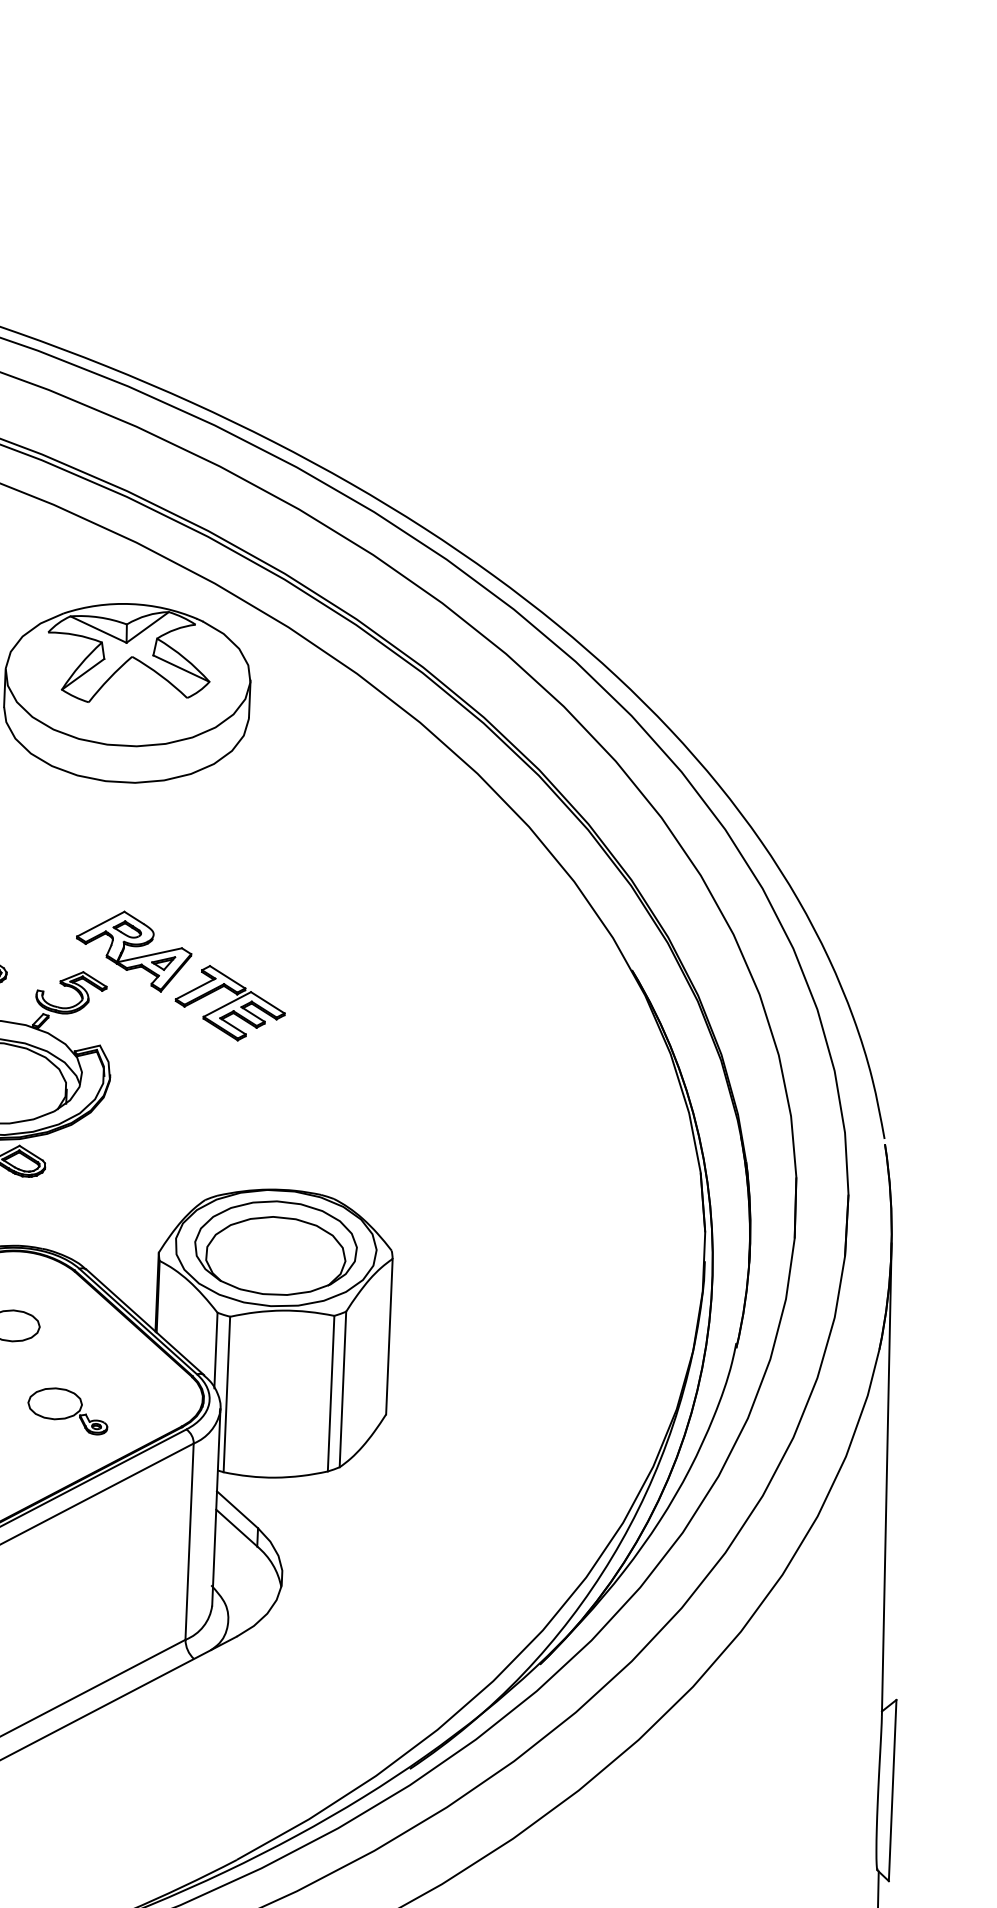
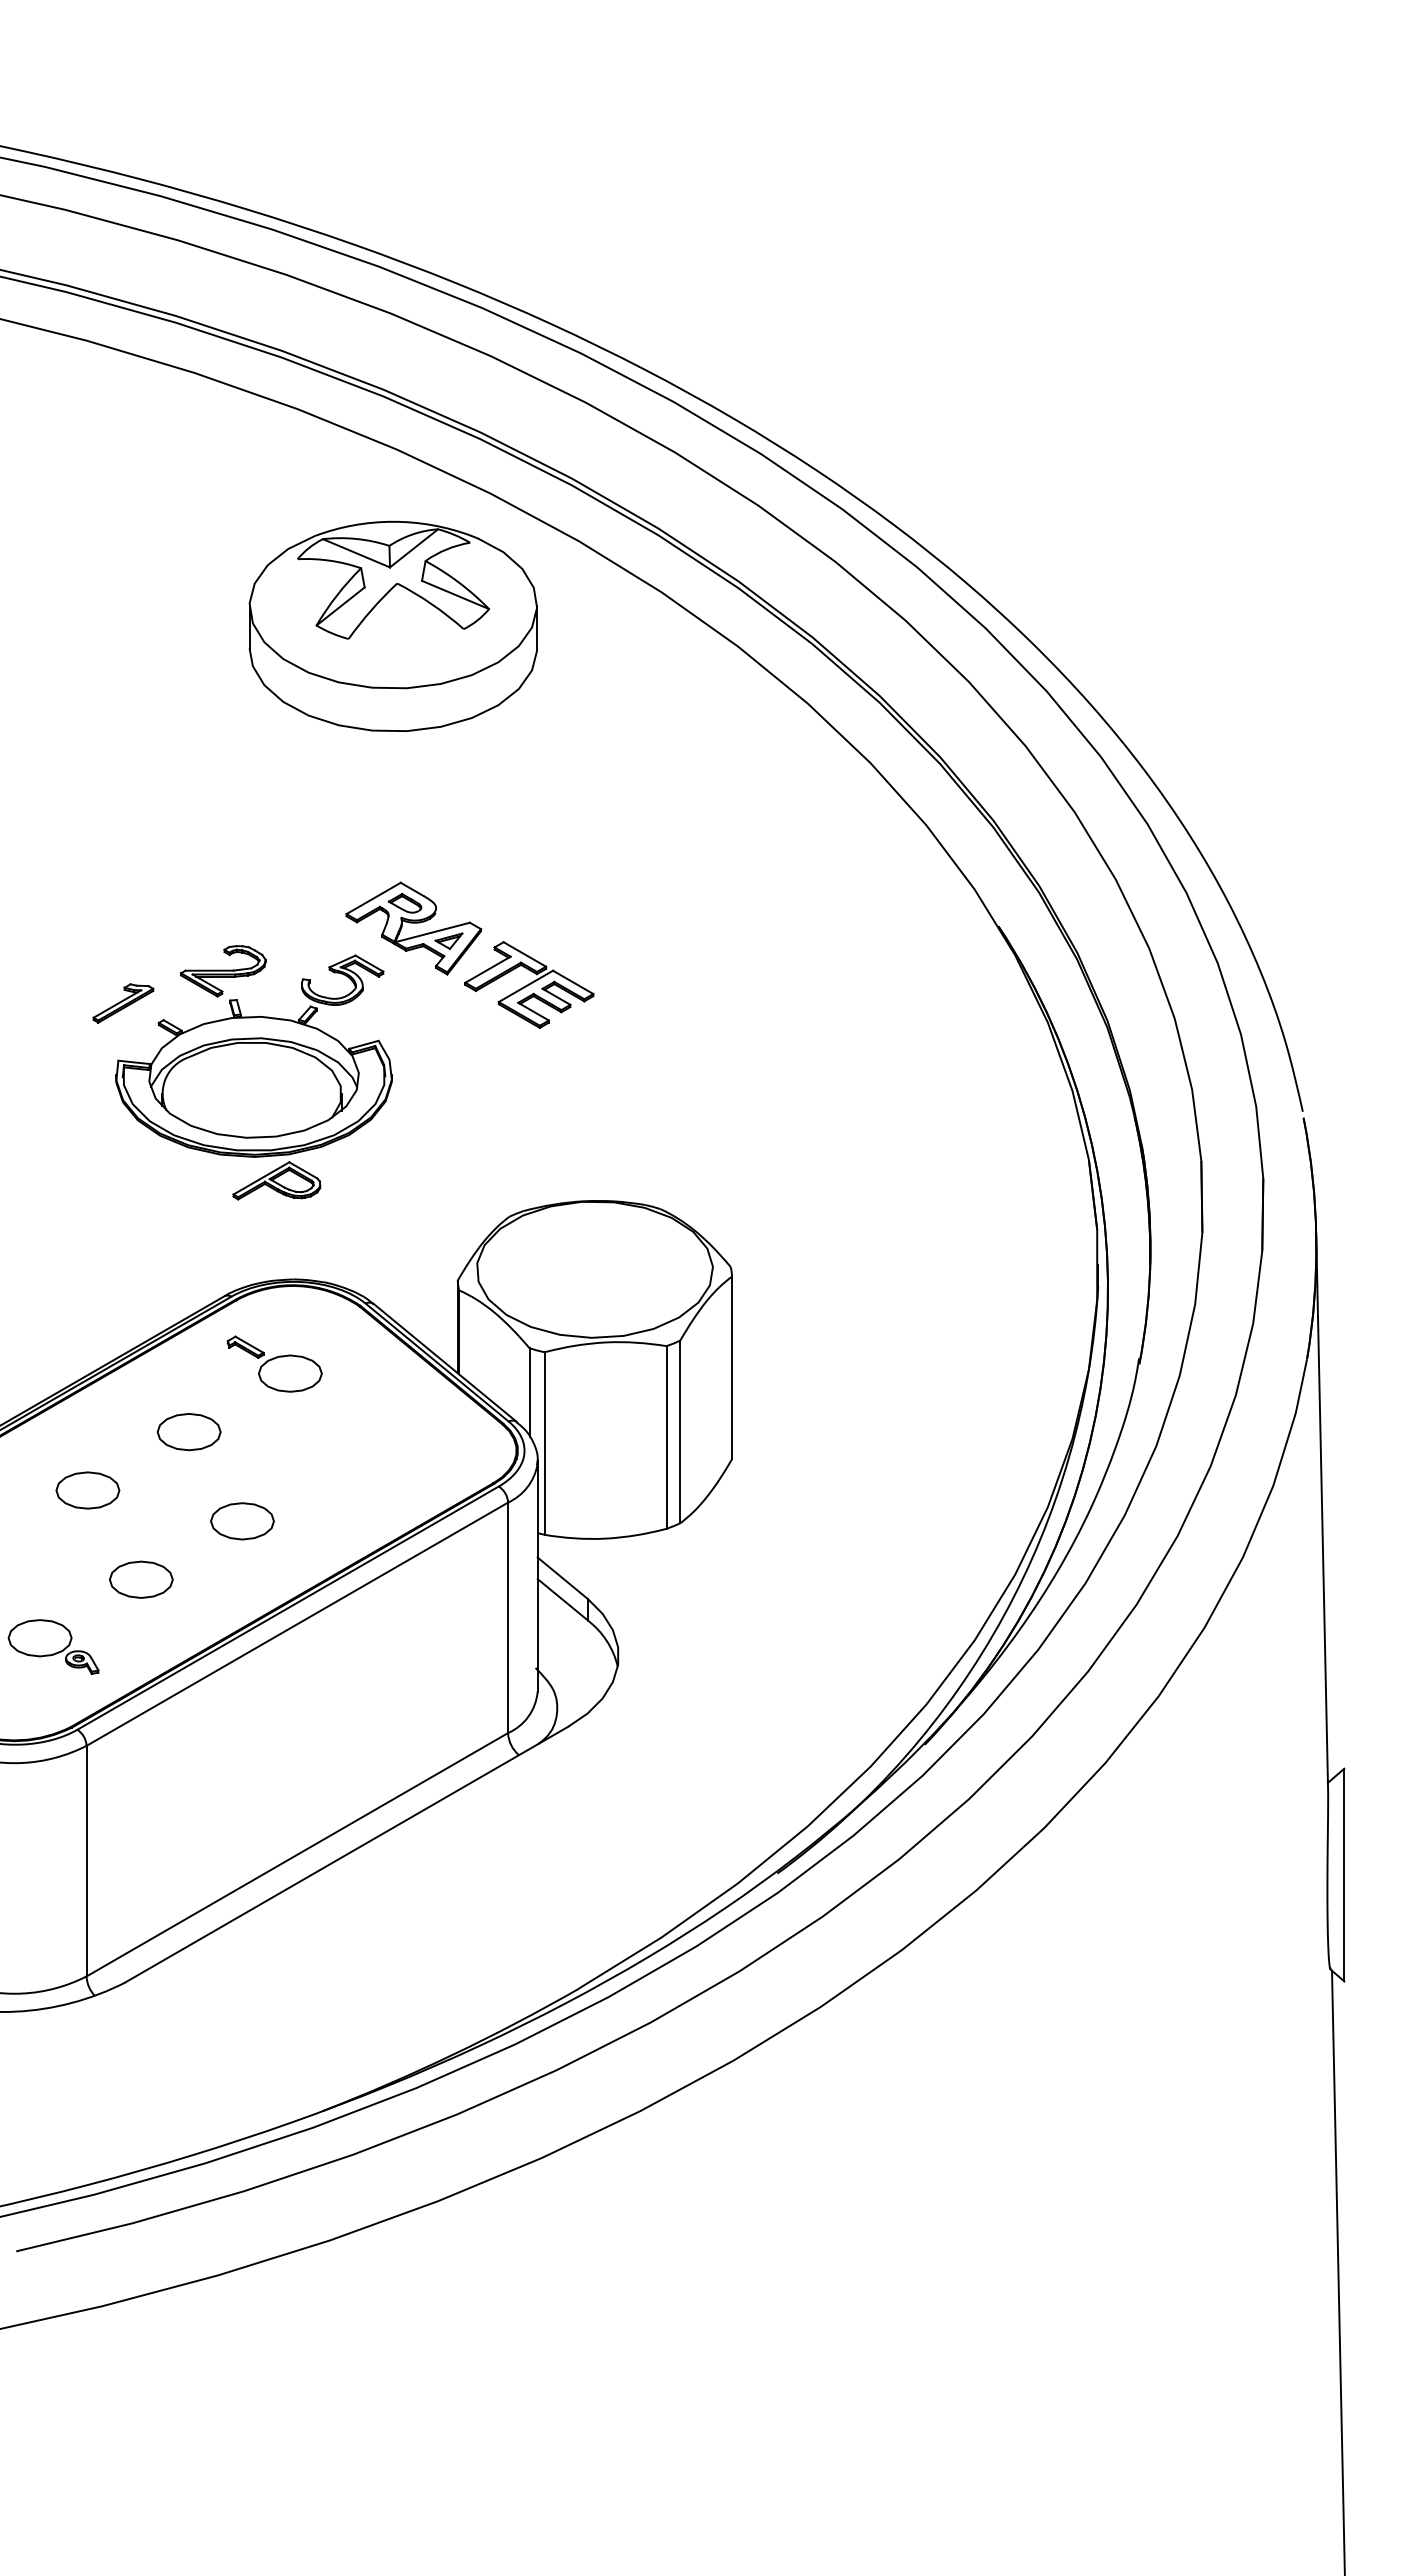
part: (275, 1247) -> (594, 1268), removed
part: (67, 1410) -> (358, 1470), removed

